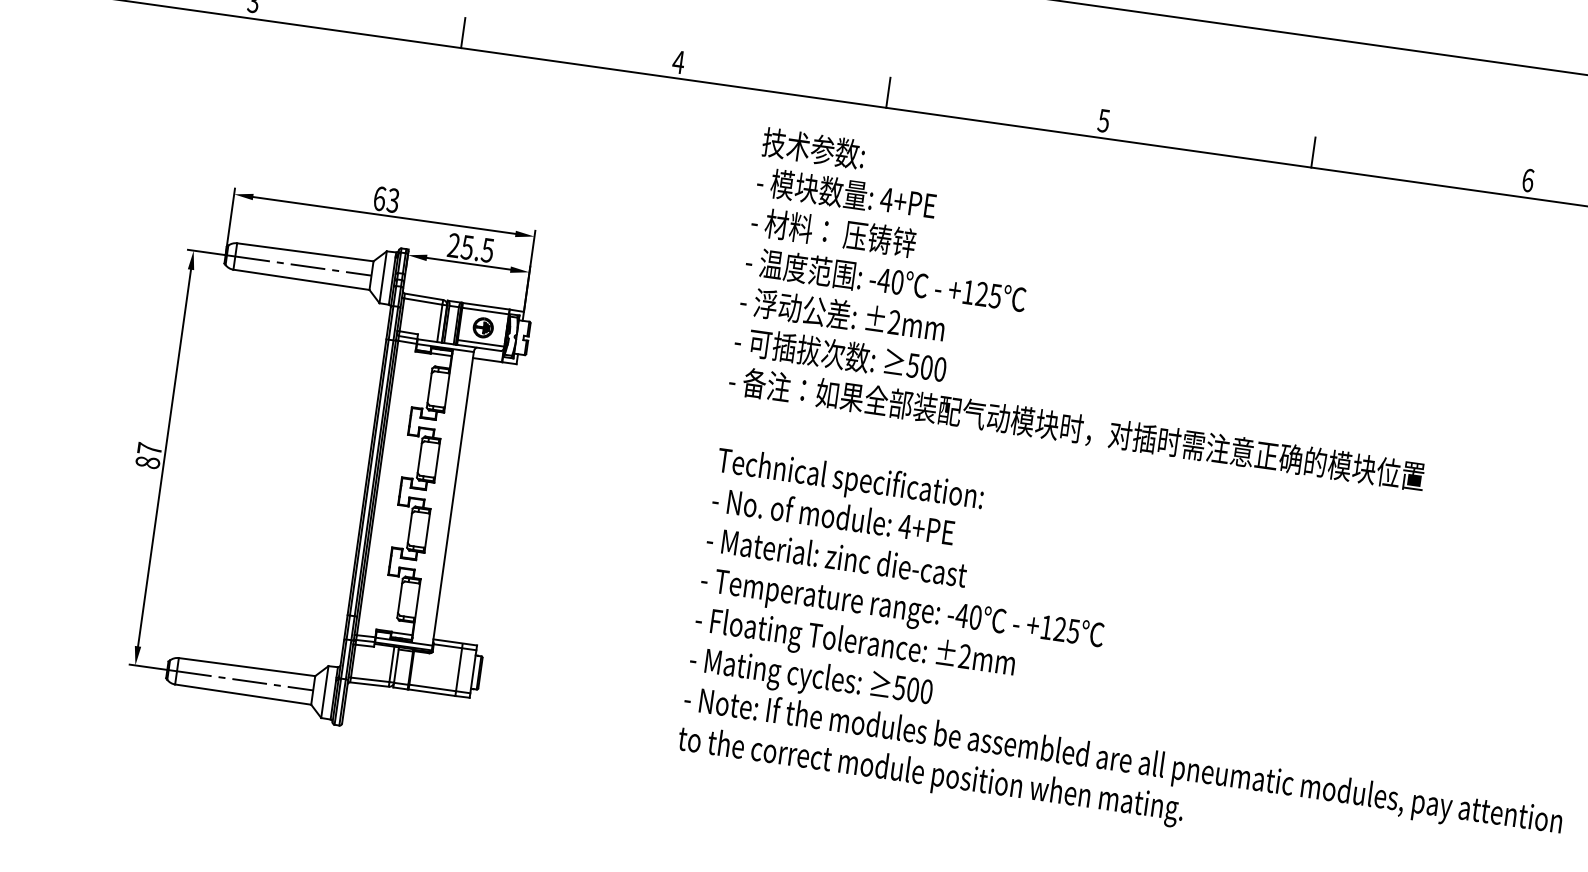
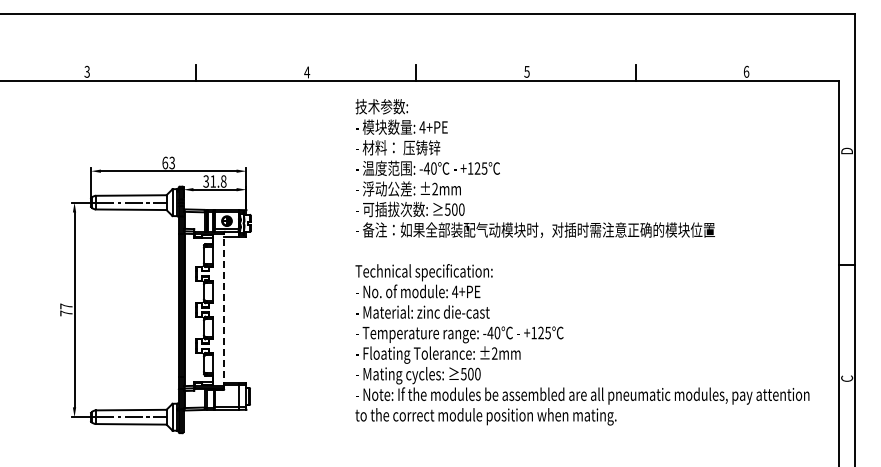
text: (469, 247) -> (214, 181), 25.5 -> 31.8
text: (148, 462) -> (66, 313), 87 -> 77
line: (452, 501) -> (223, 311), solid -> dashed

